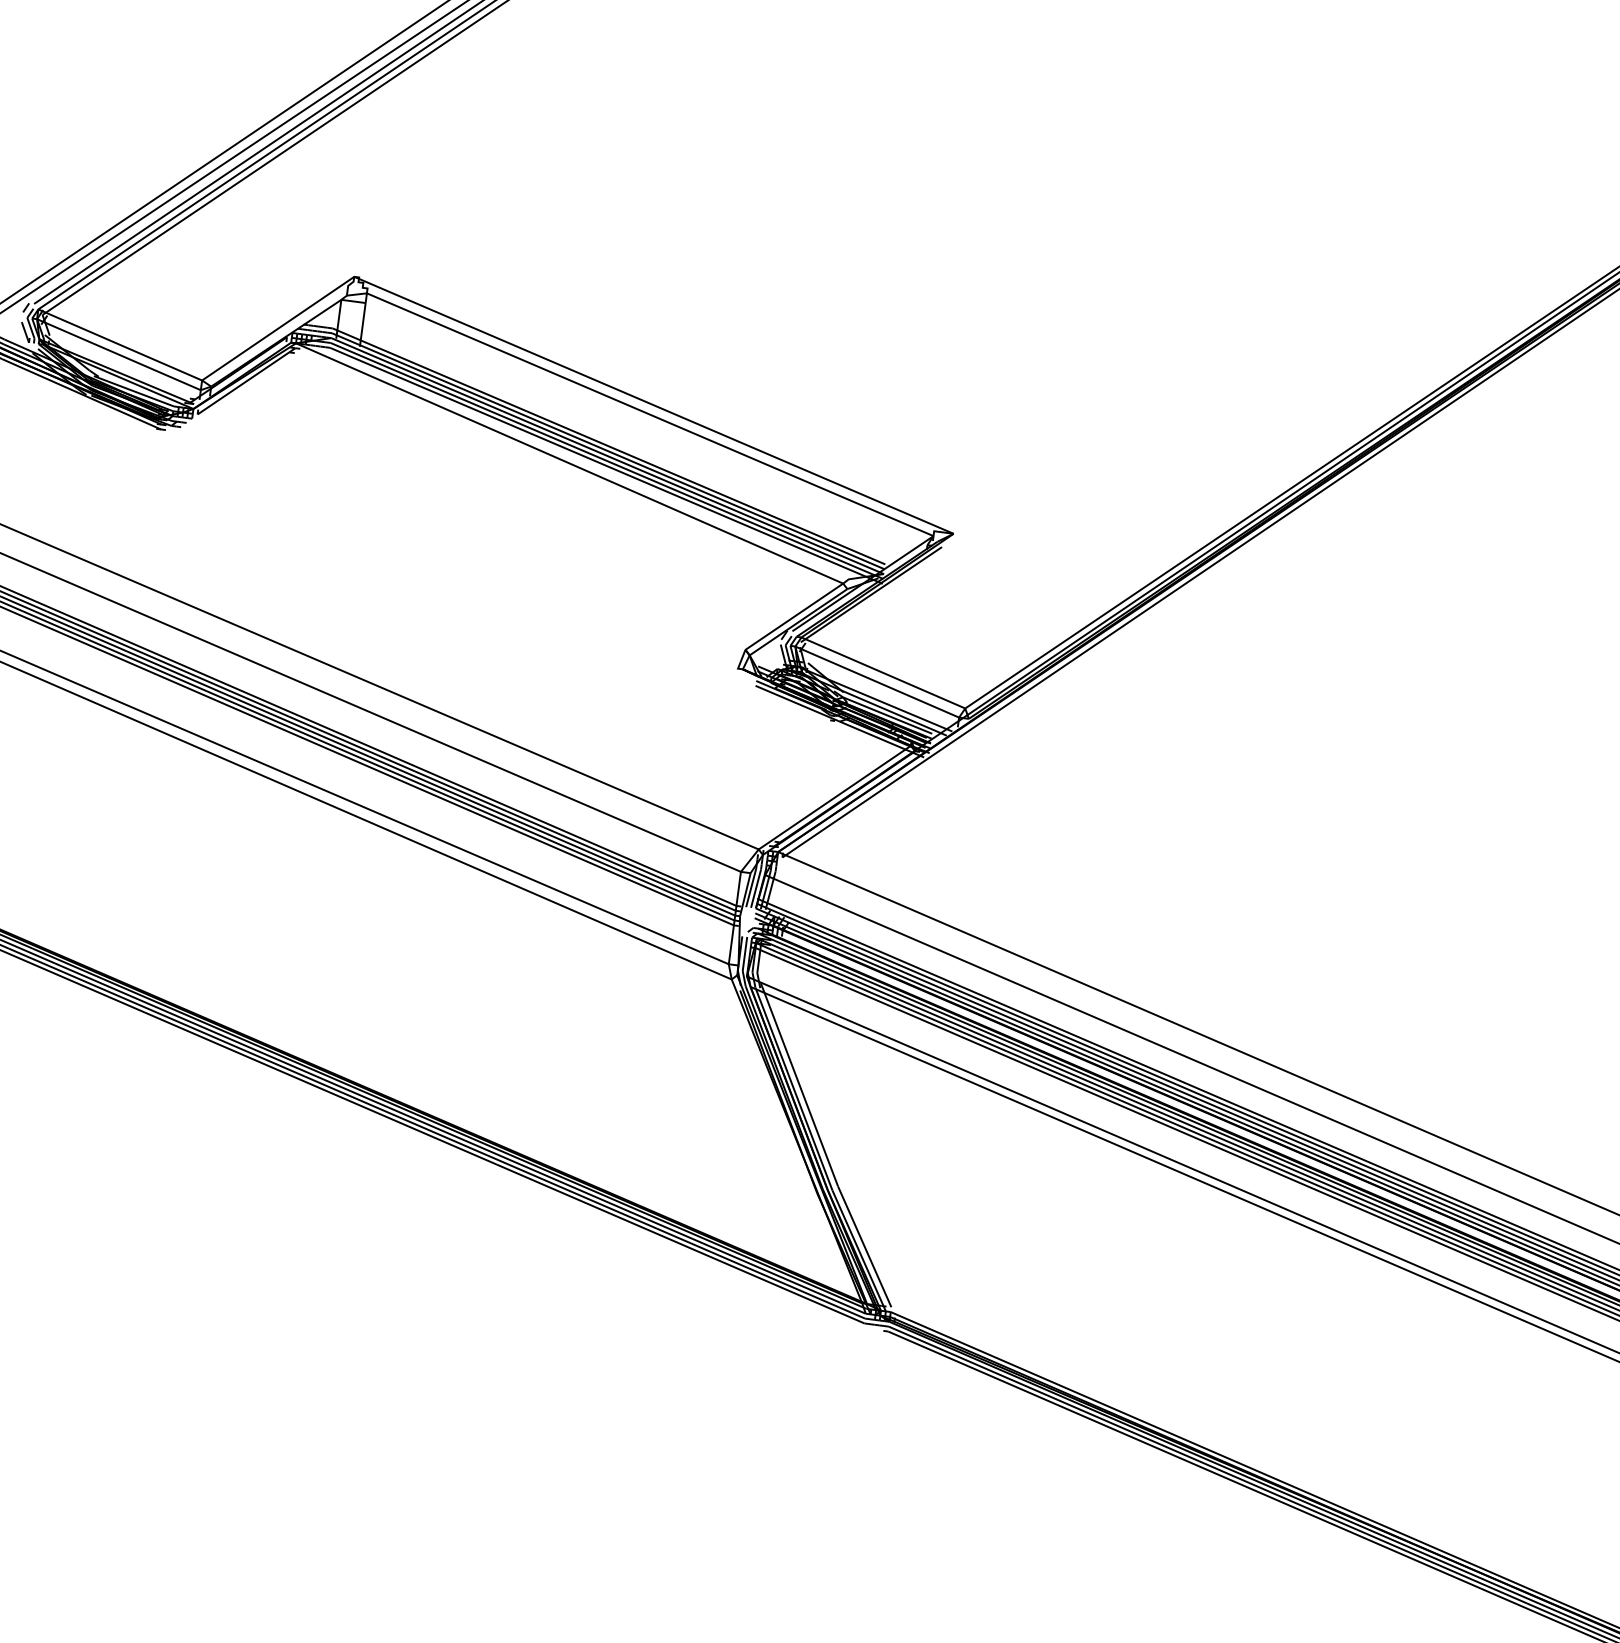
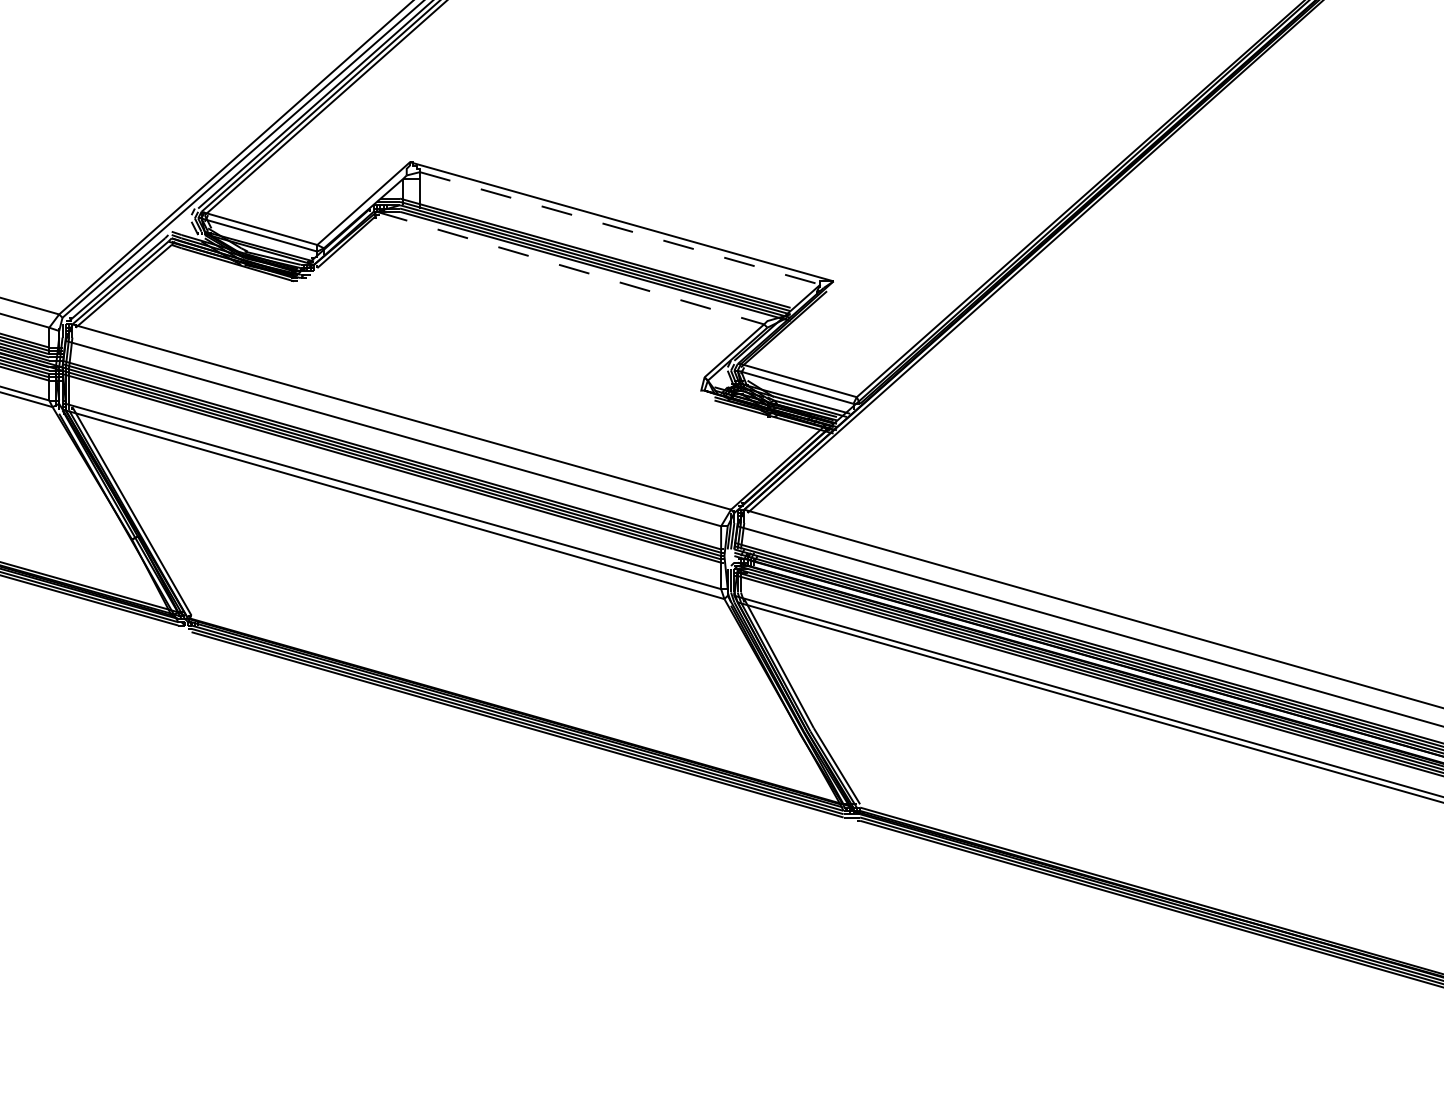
line: (650, 414) -> (620, 228), solid -> dashed
line: (569, 464) -> (570, 268), solid -> dashed

